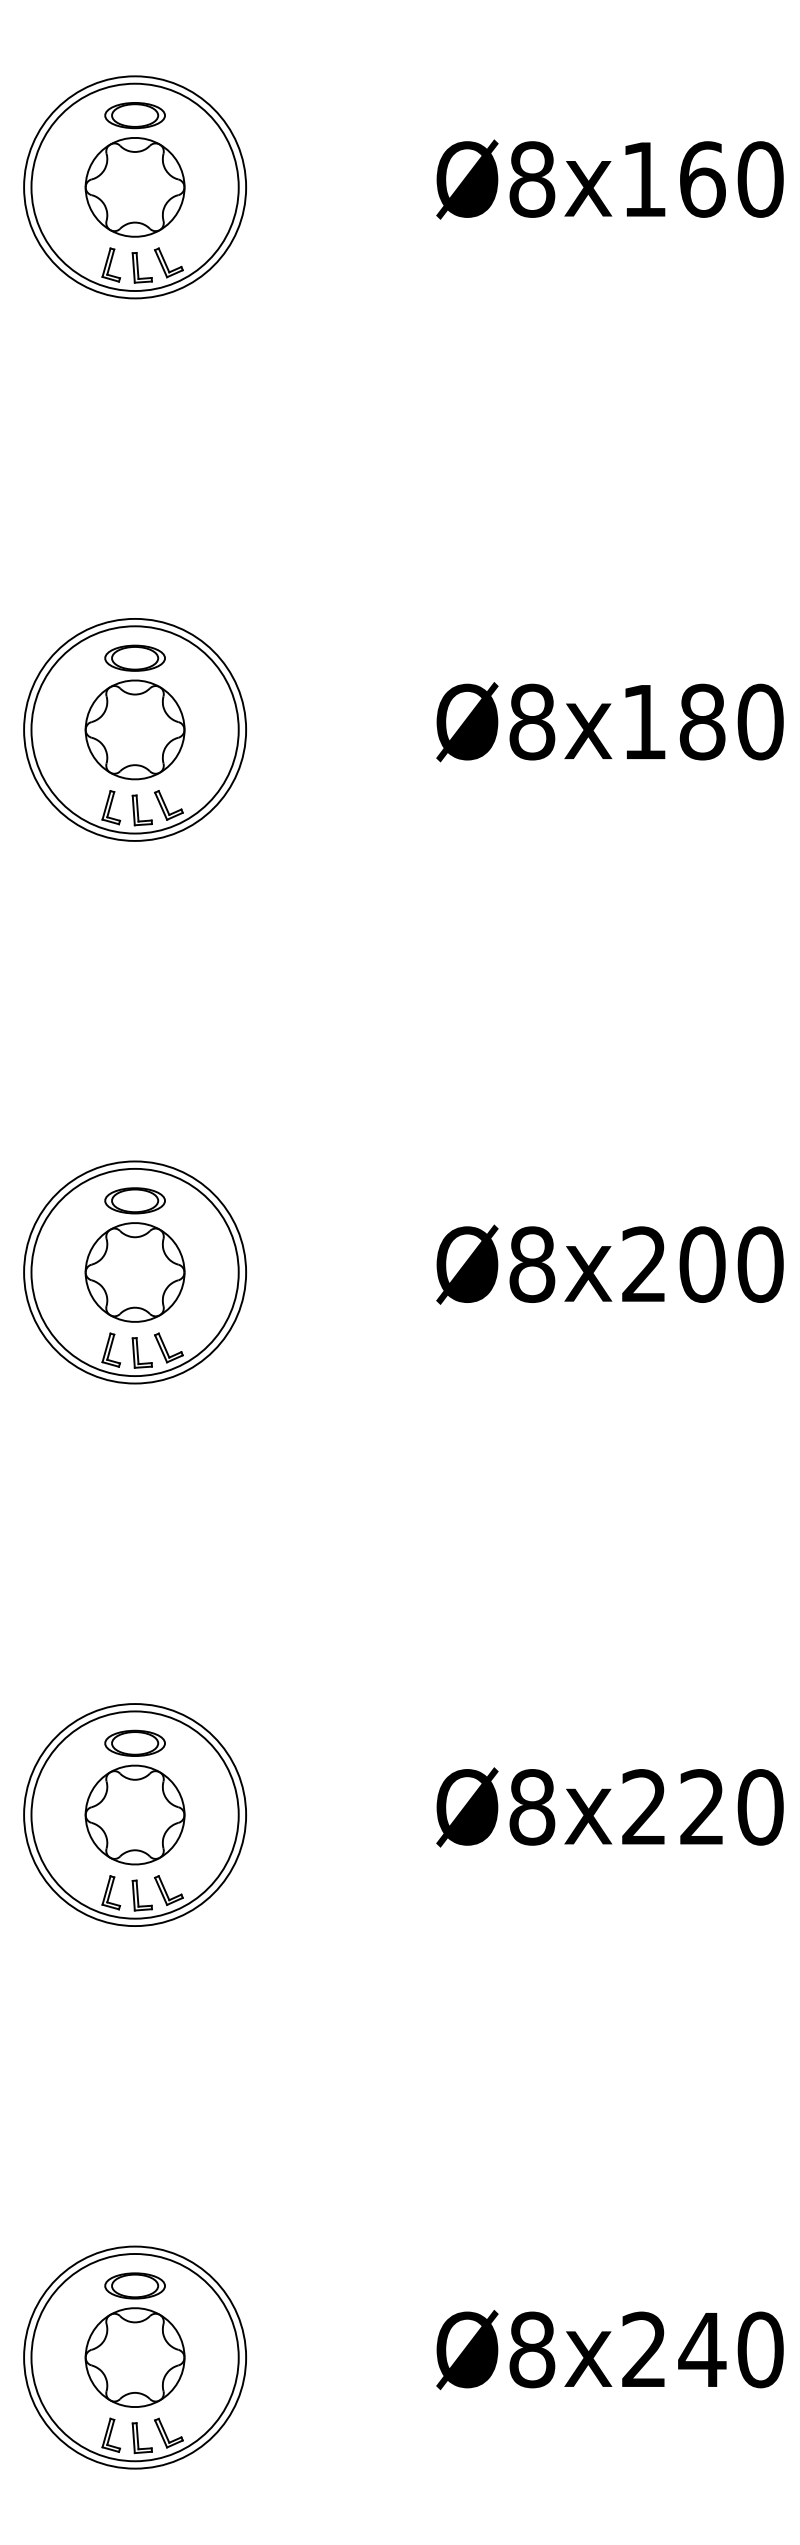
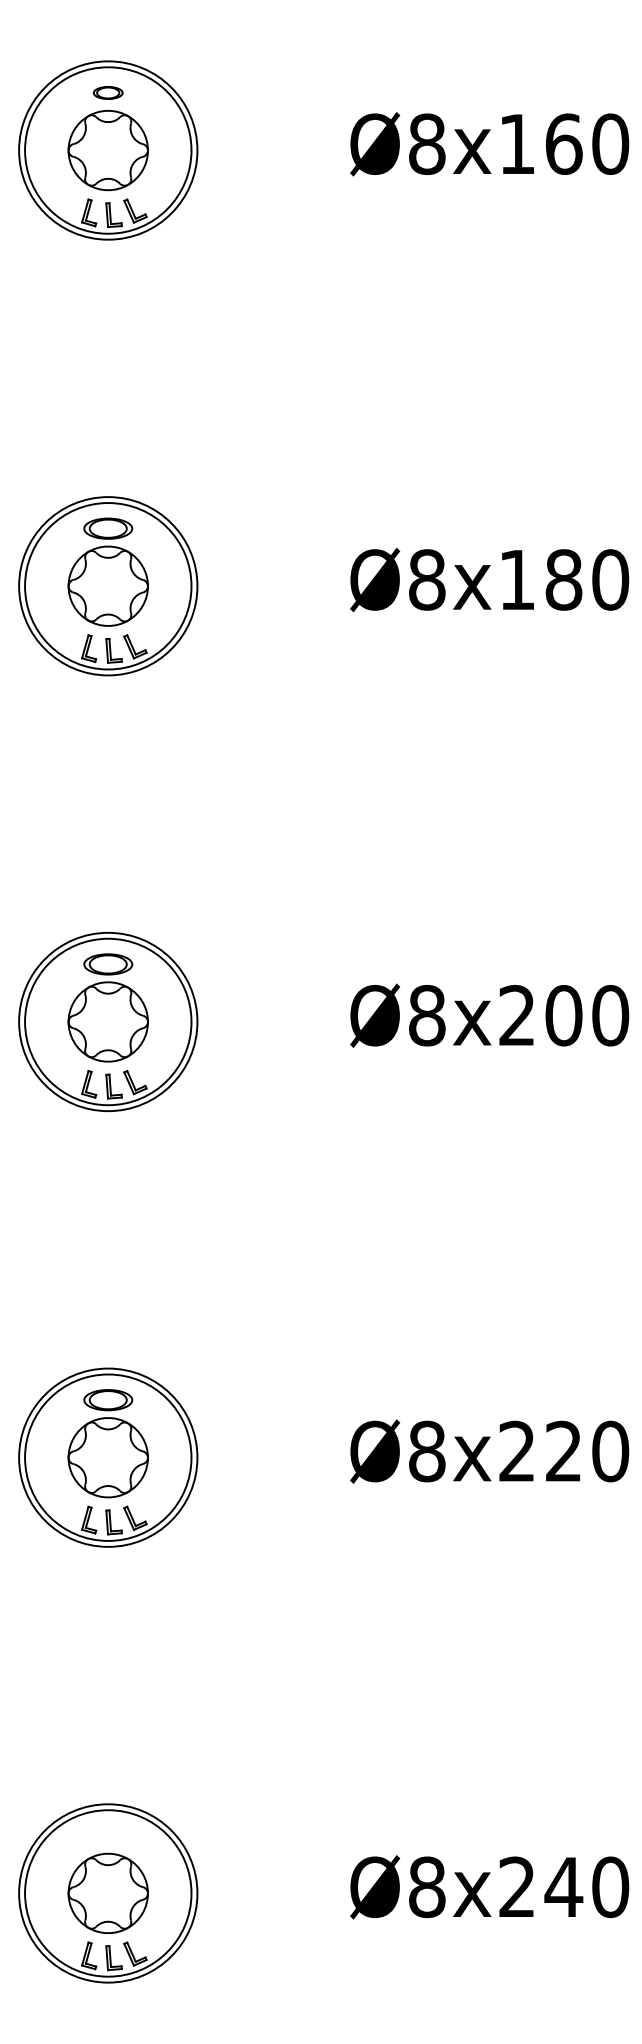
part: (134, 115) -> (107, 92), size x0.6
part: (134, 2285) -> (107, 1835), removed

